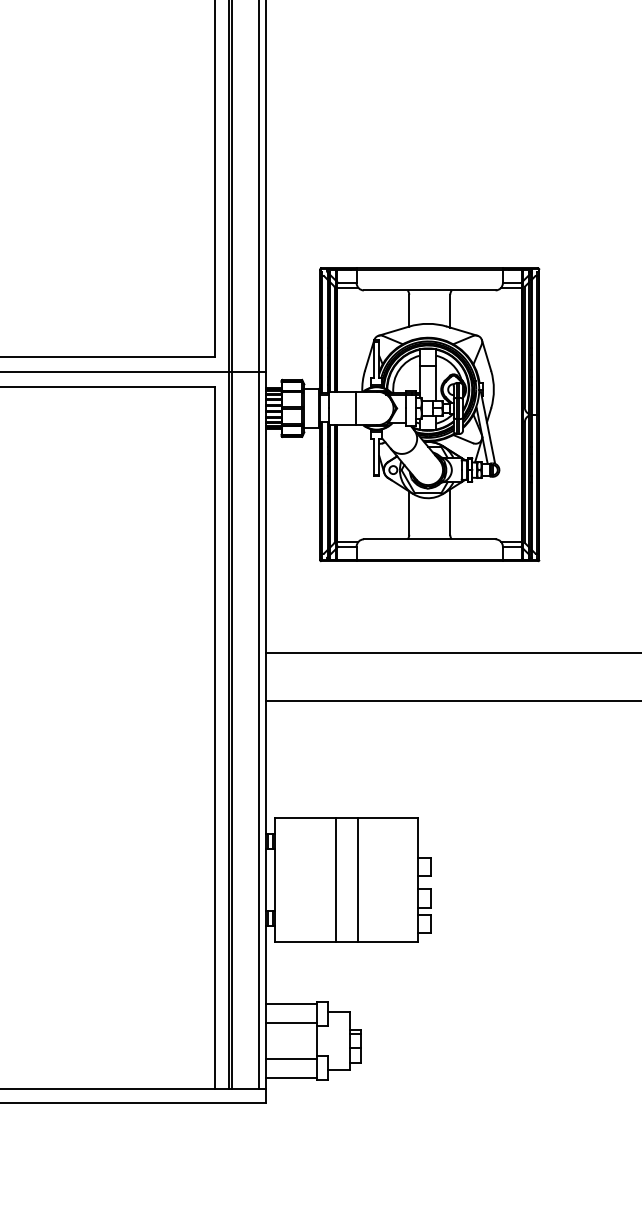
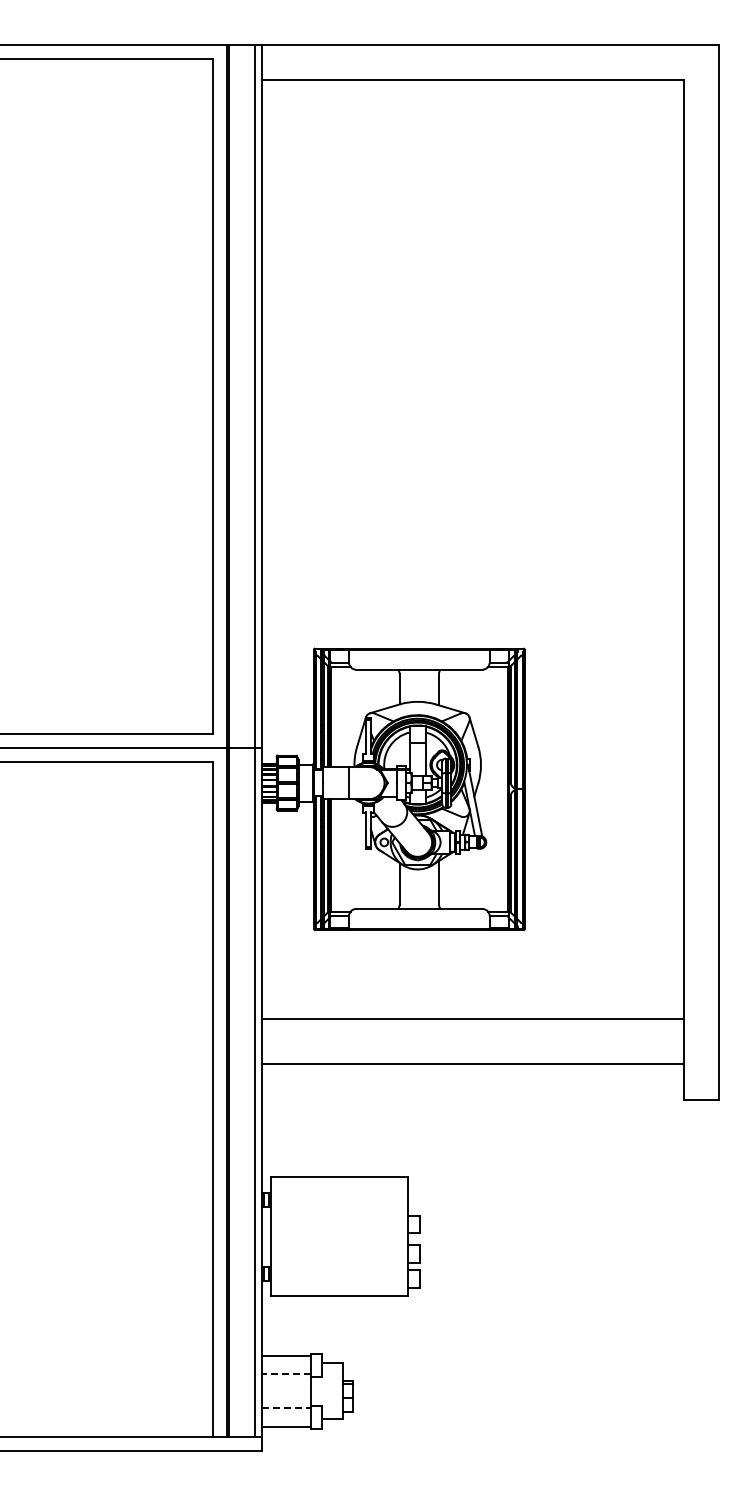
line: (335, 879) -> (328, 1236), removed
line: (358, 879) -> (350, 1236), removed
line: (291, 1023) -> (286, 1374), solid -> dashed
line: (291, 1058) -> (286, 1408), solid -> dashed

